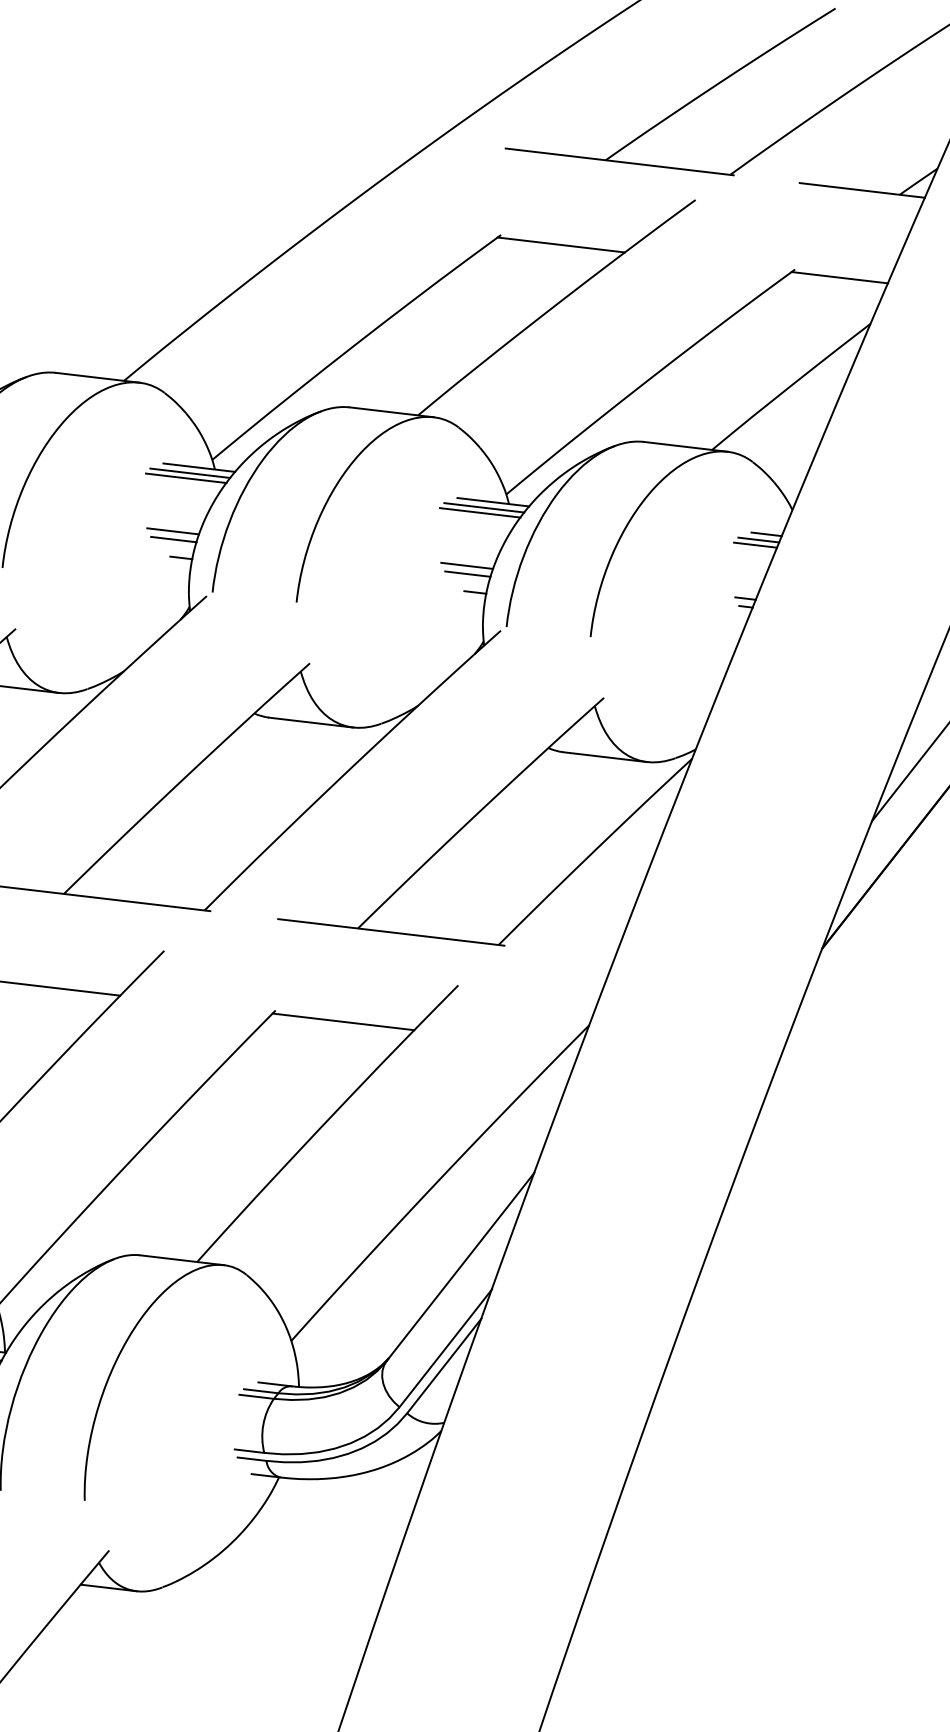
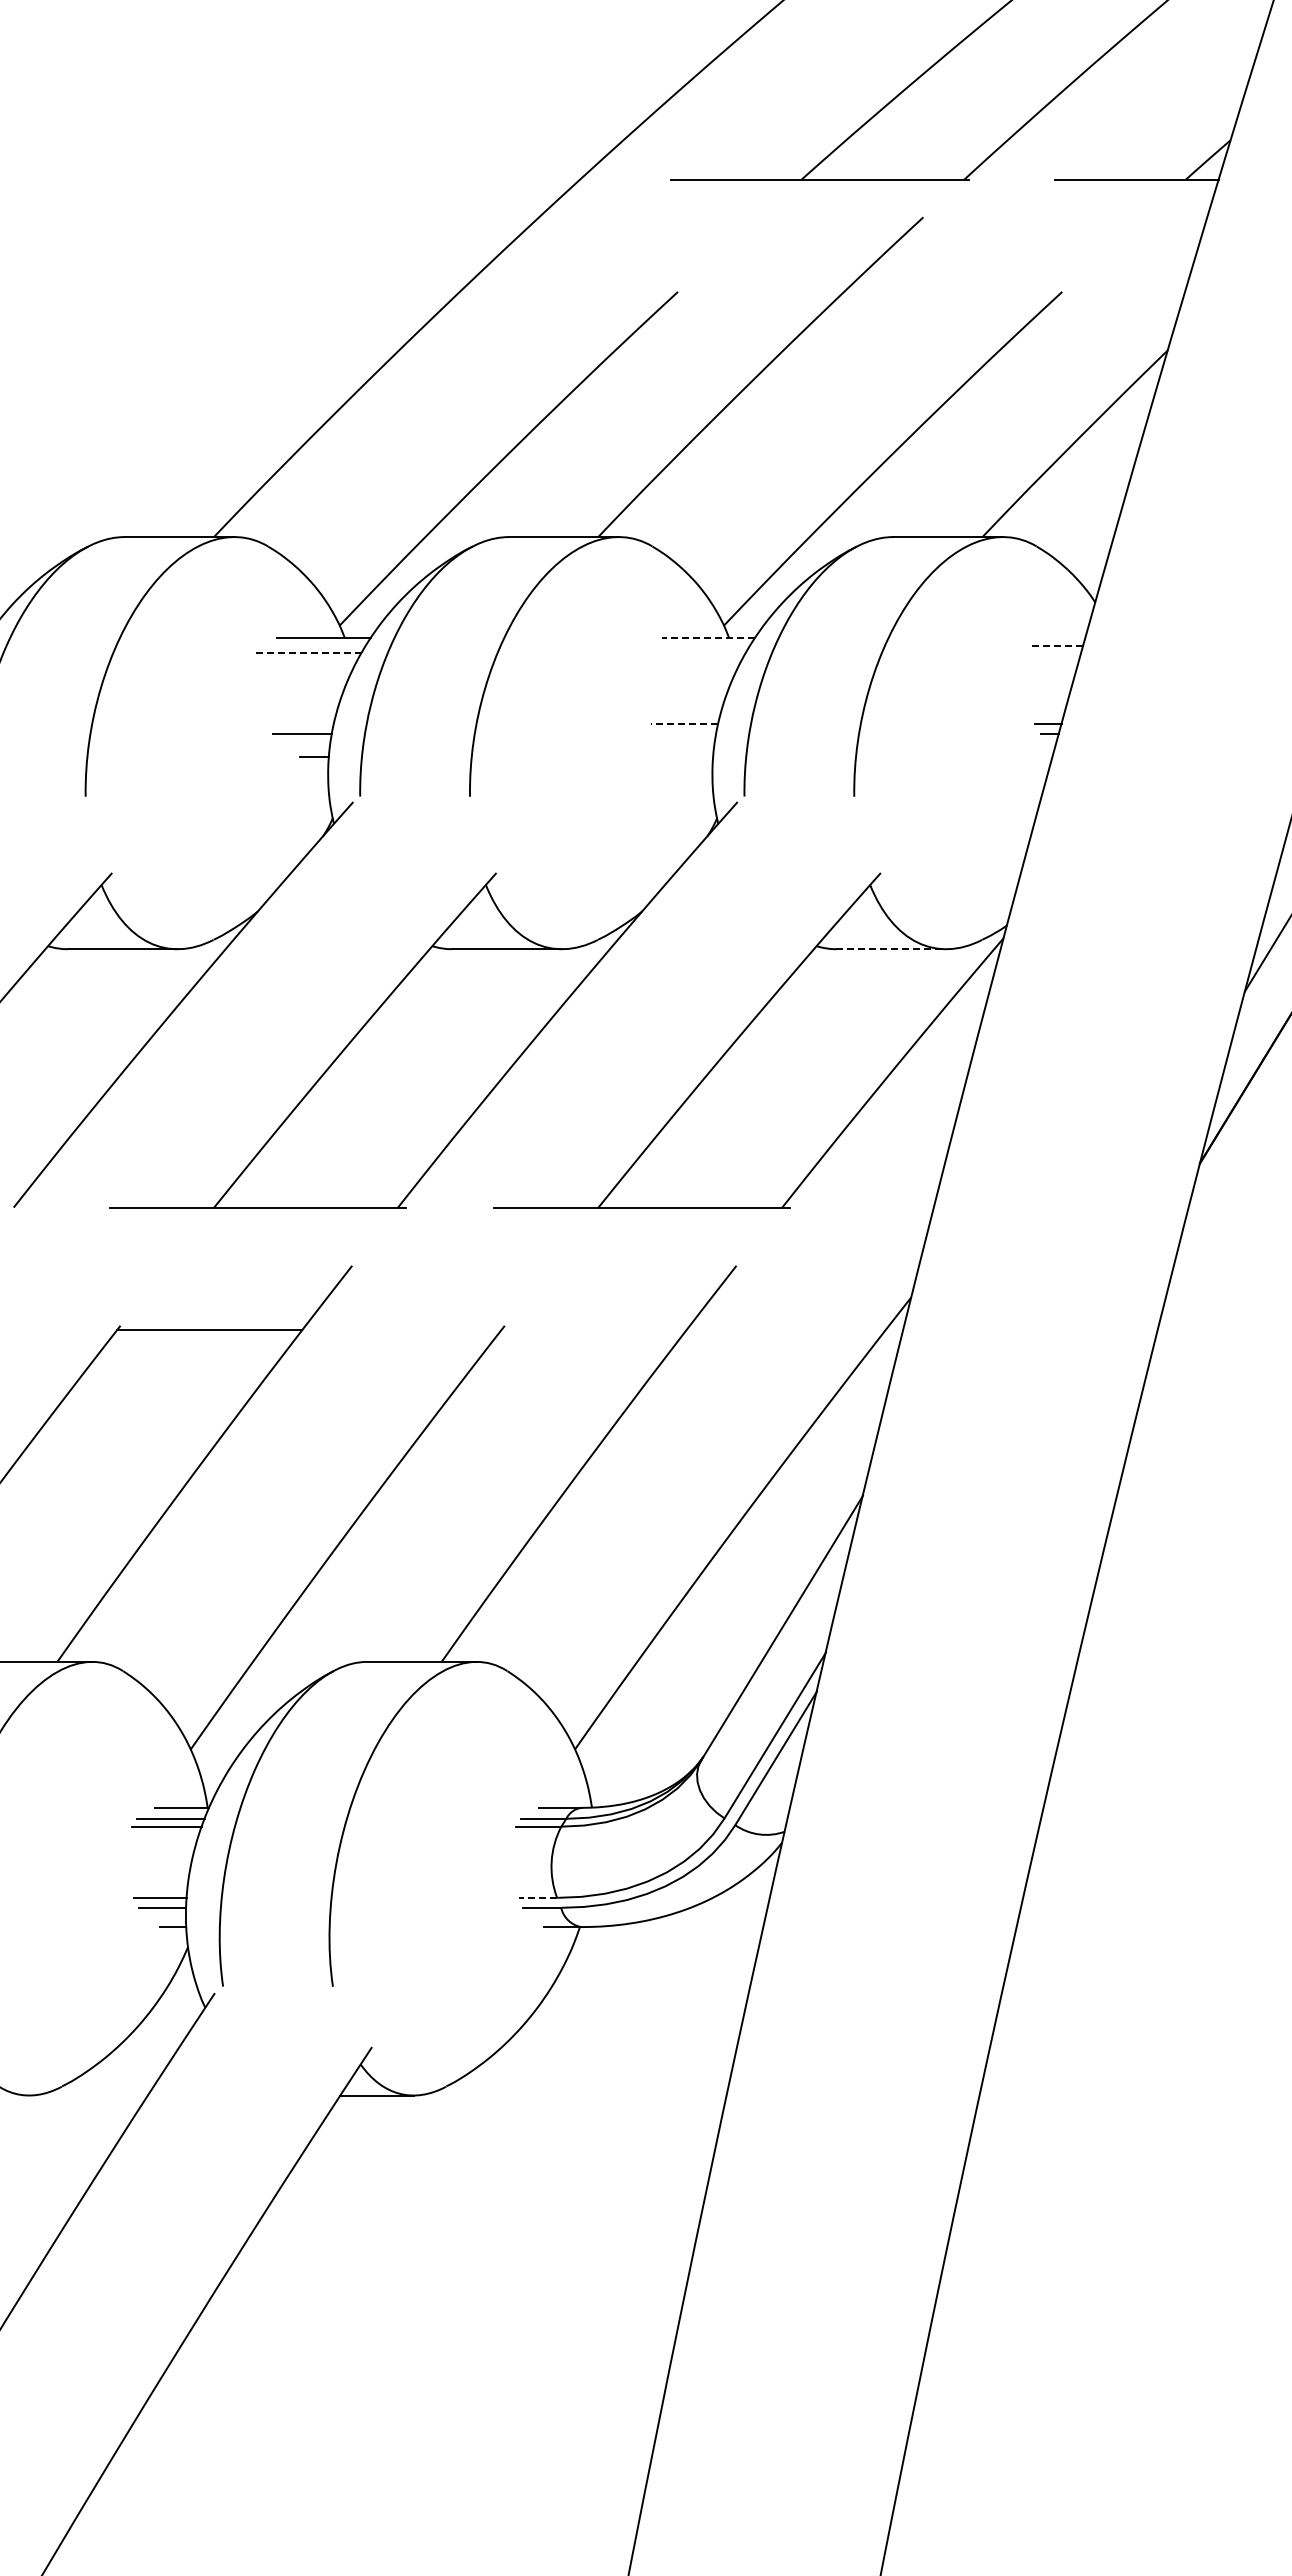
line: (560, 244) -> (756, 295), removed
line: (840, 277) -> (1121, 295), removed
line: (190, 473) -> (313, 646), removed
line: (185, 478) -> (308, 653), solid -> dashed
line: (493, 502) -> (708, 637), solid -> dashed
line: (484, 508) -> (697, 646), removed
line: (479, 512) -> (692, 653), removed
line: (172, 531) -> (299, 723), removed
line: (766, 534) -> (1065, 637), removed
line: (758, 540) -> (1056, 646), solid -> dashed
line: (755, 545) -> (1052, 653), removed
line: (467, 565) -> (684, 723), solid -> dashed
line: (467, 574) -> (686, 734), removed
line: (475, 592) -> (698, 756), removed
line: (605, 757) -> (891, 949), solid -> dashed
line: (343, 1022) -> (593, 1330), removed
line: (249, 1450) -> (537, 1897), solid -> dashed

